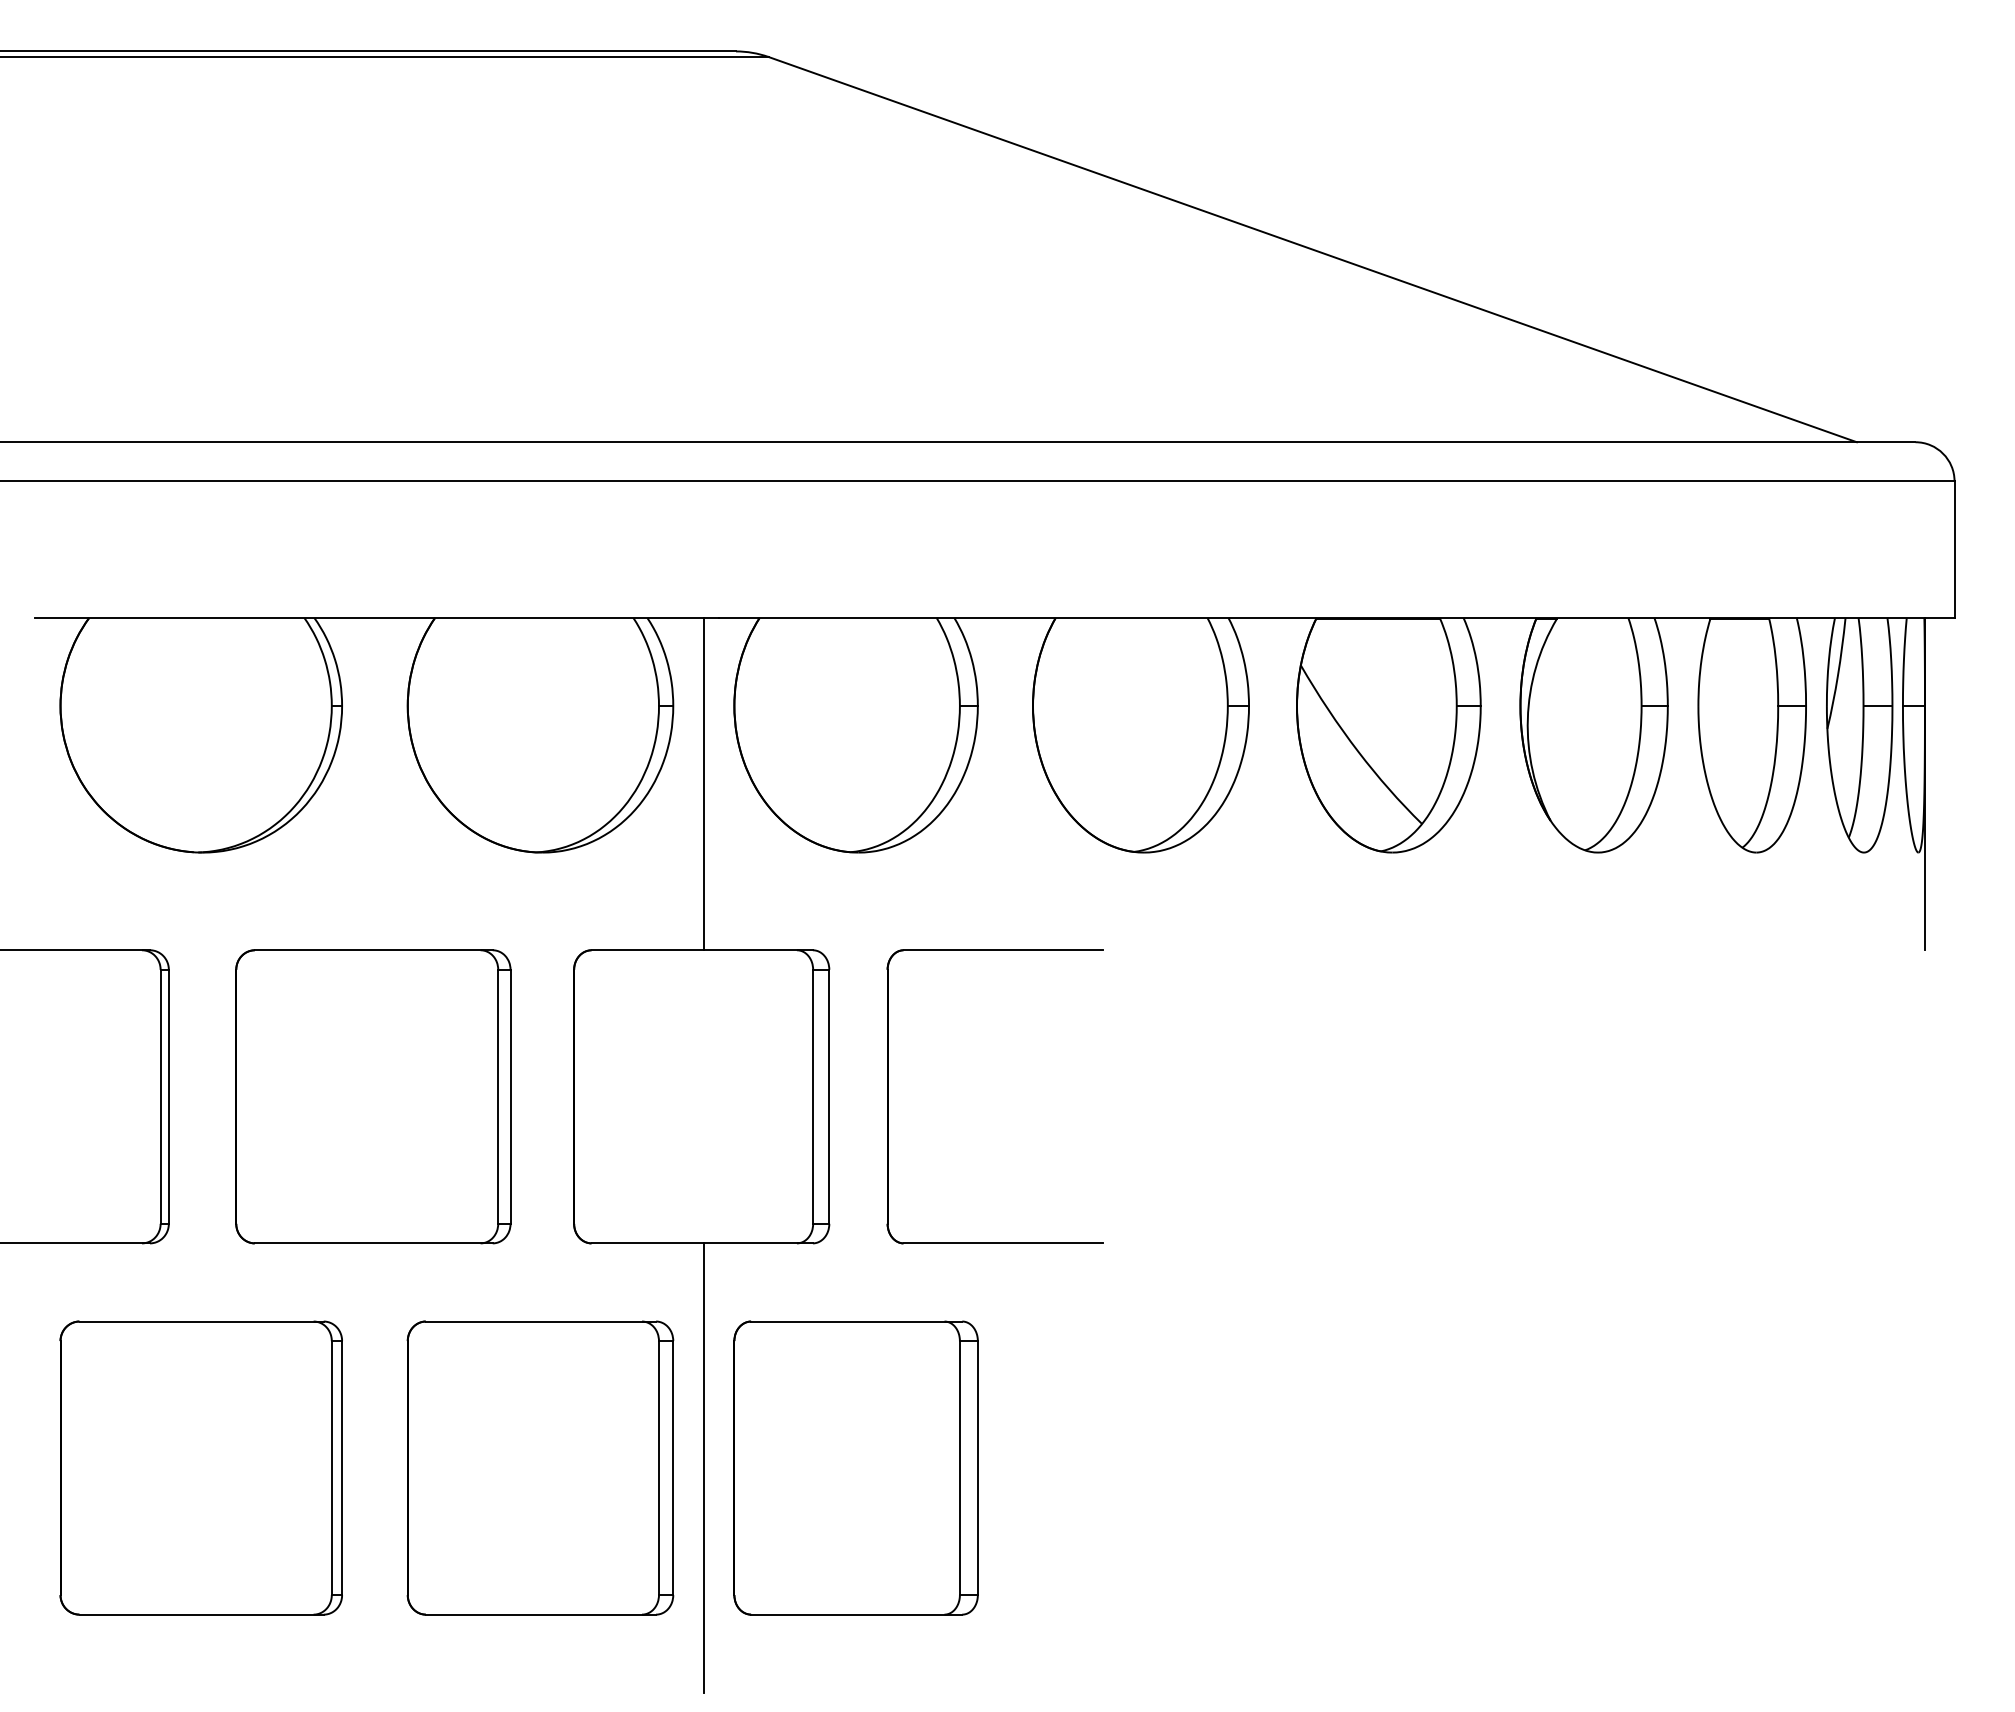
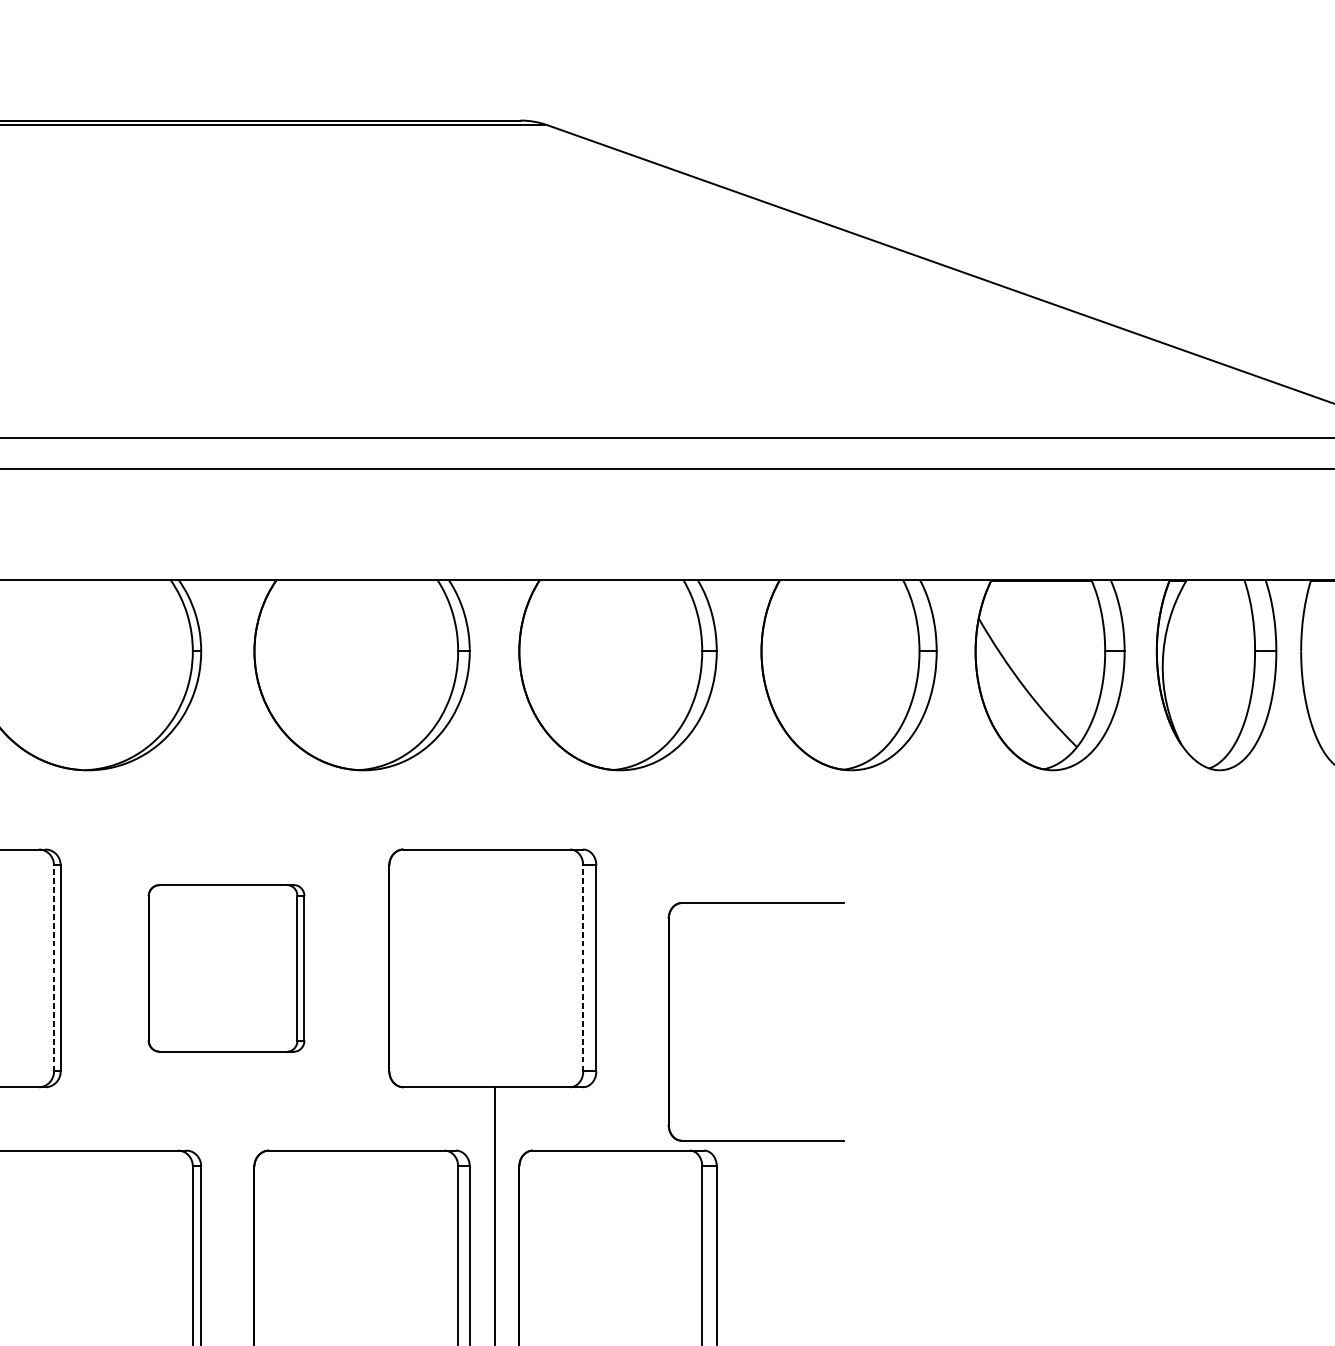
line: (703, 784) -> (494, 715), removed
line: (160, 1096) -> (53, 968), solid -> dashed
part: (373, 1096) -> (226, 968), size x0.7
line: (813, 1096) -> (583, 968), solid -> dashed
part: (888, 1096) -> (669, 1021), moved

